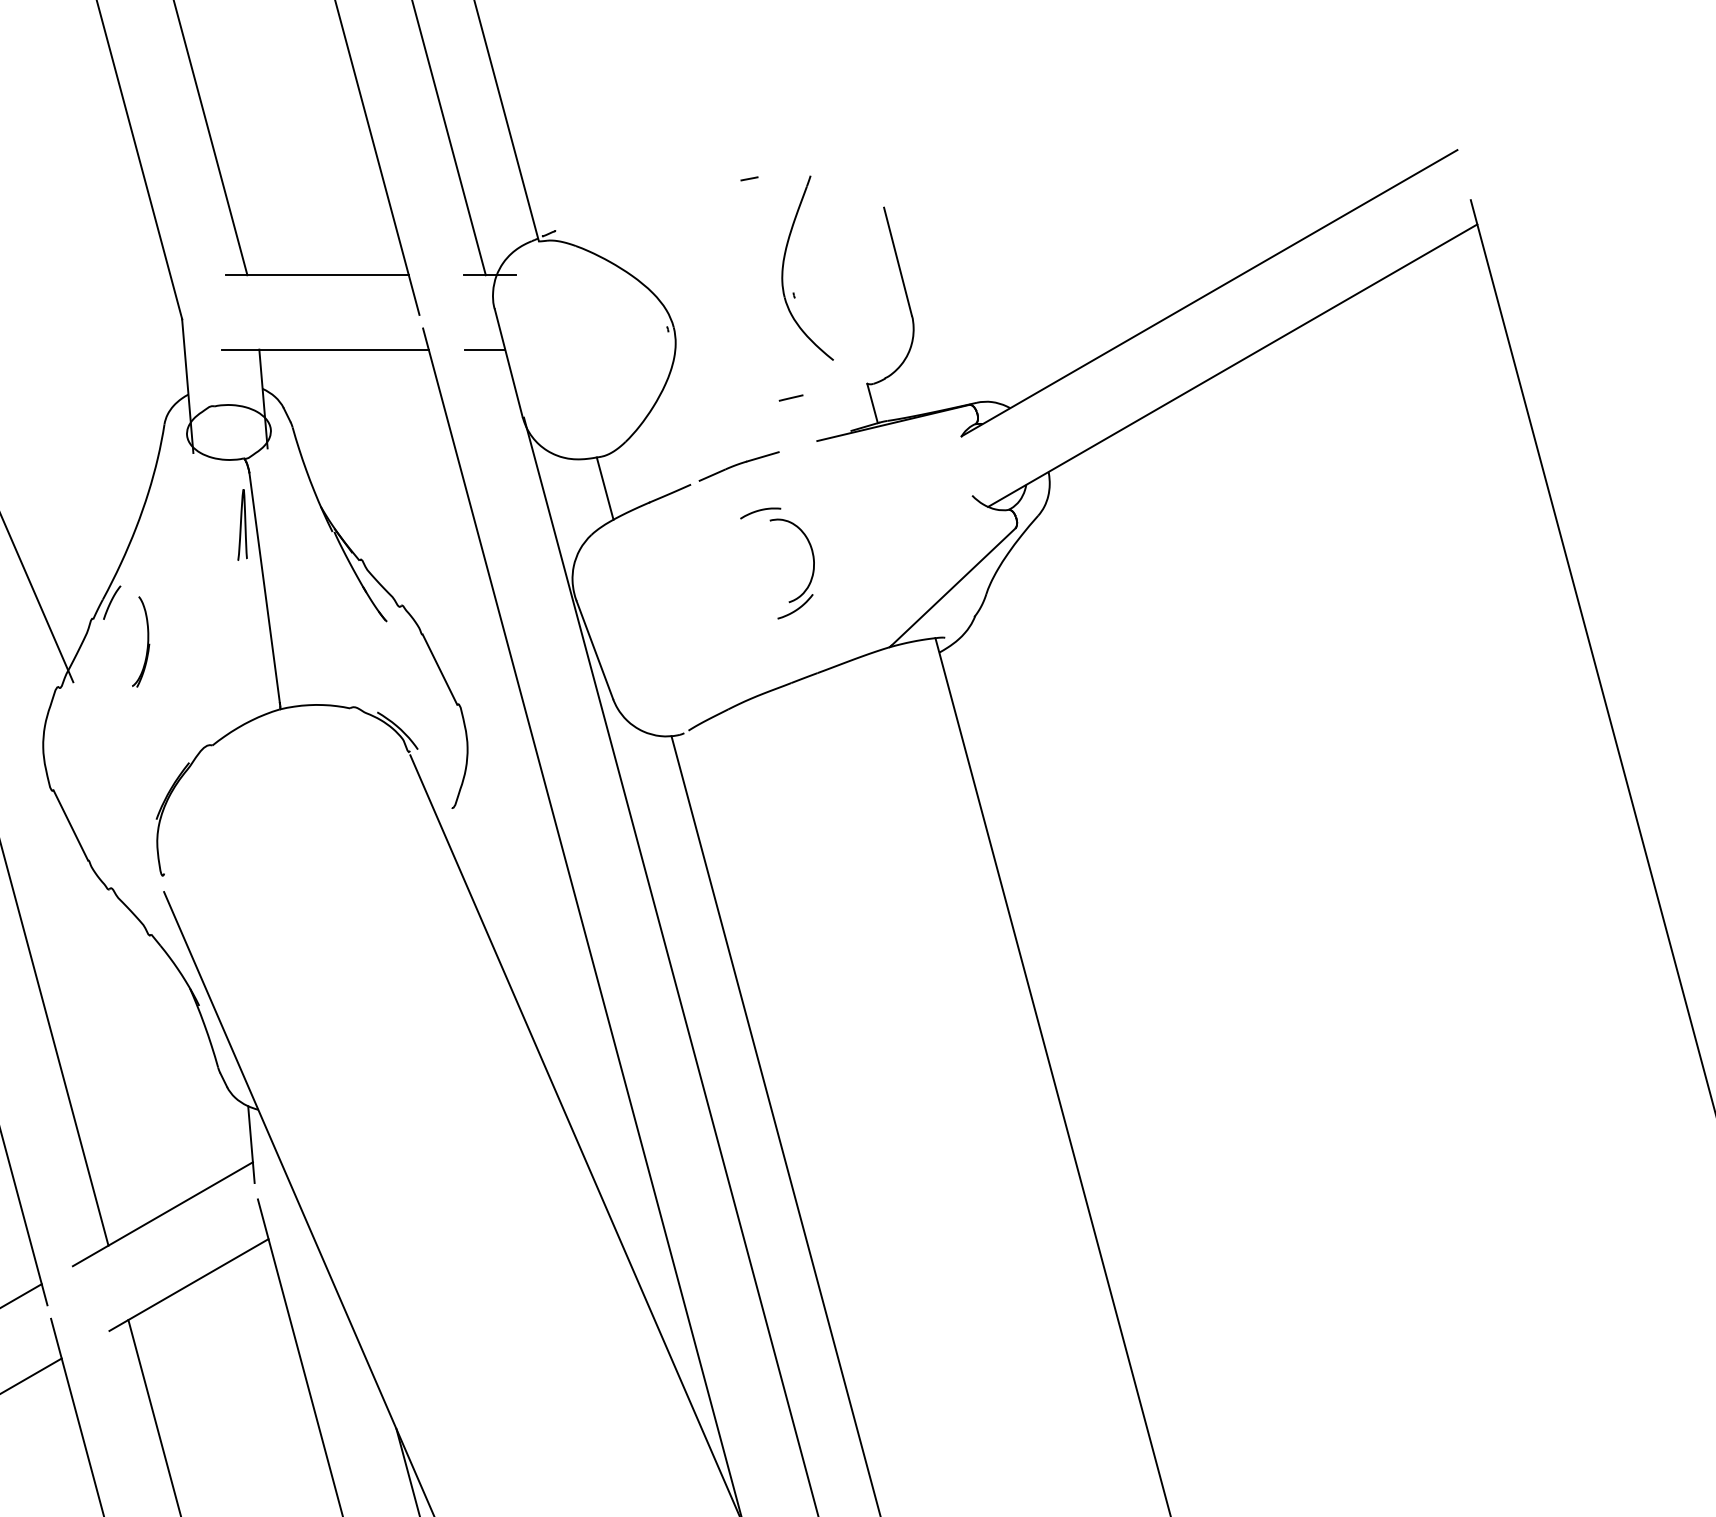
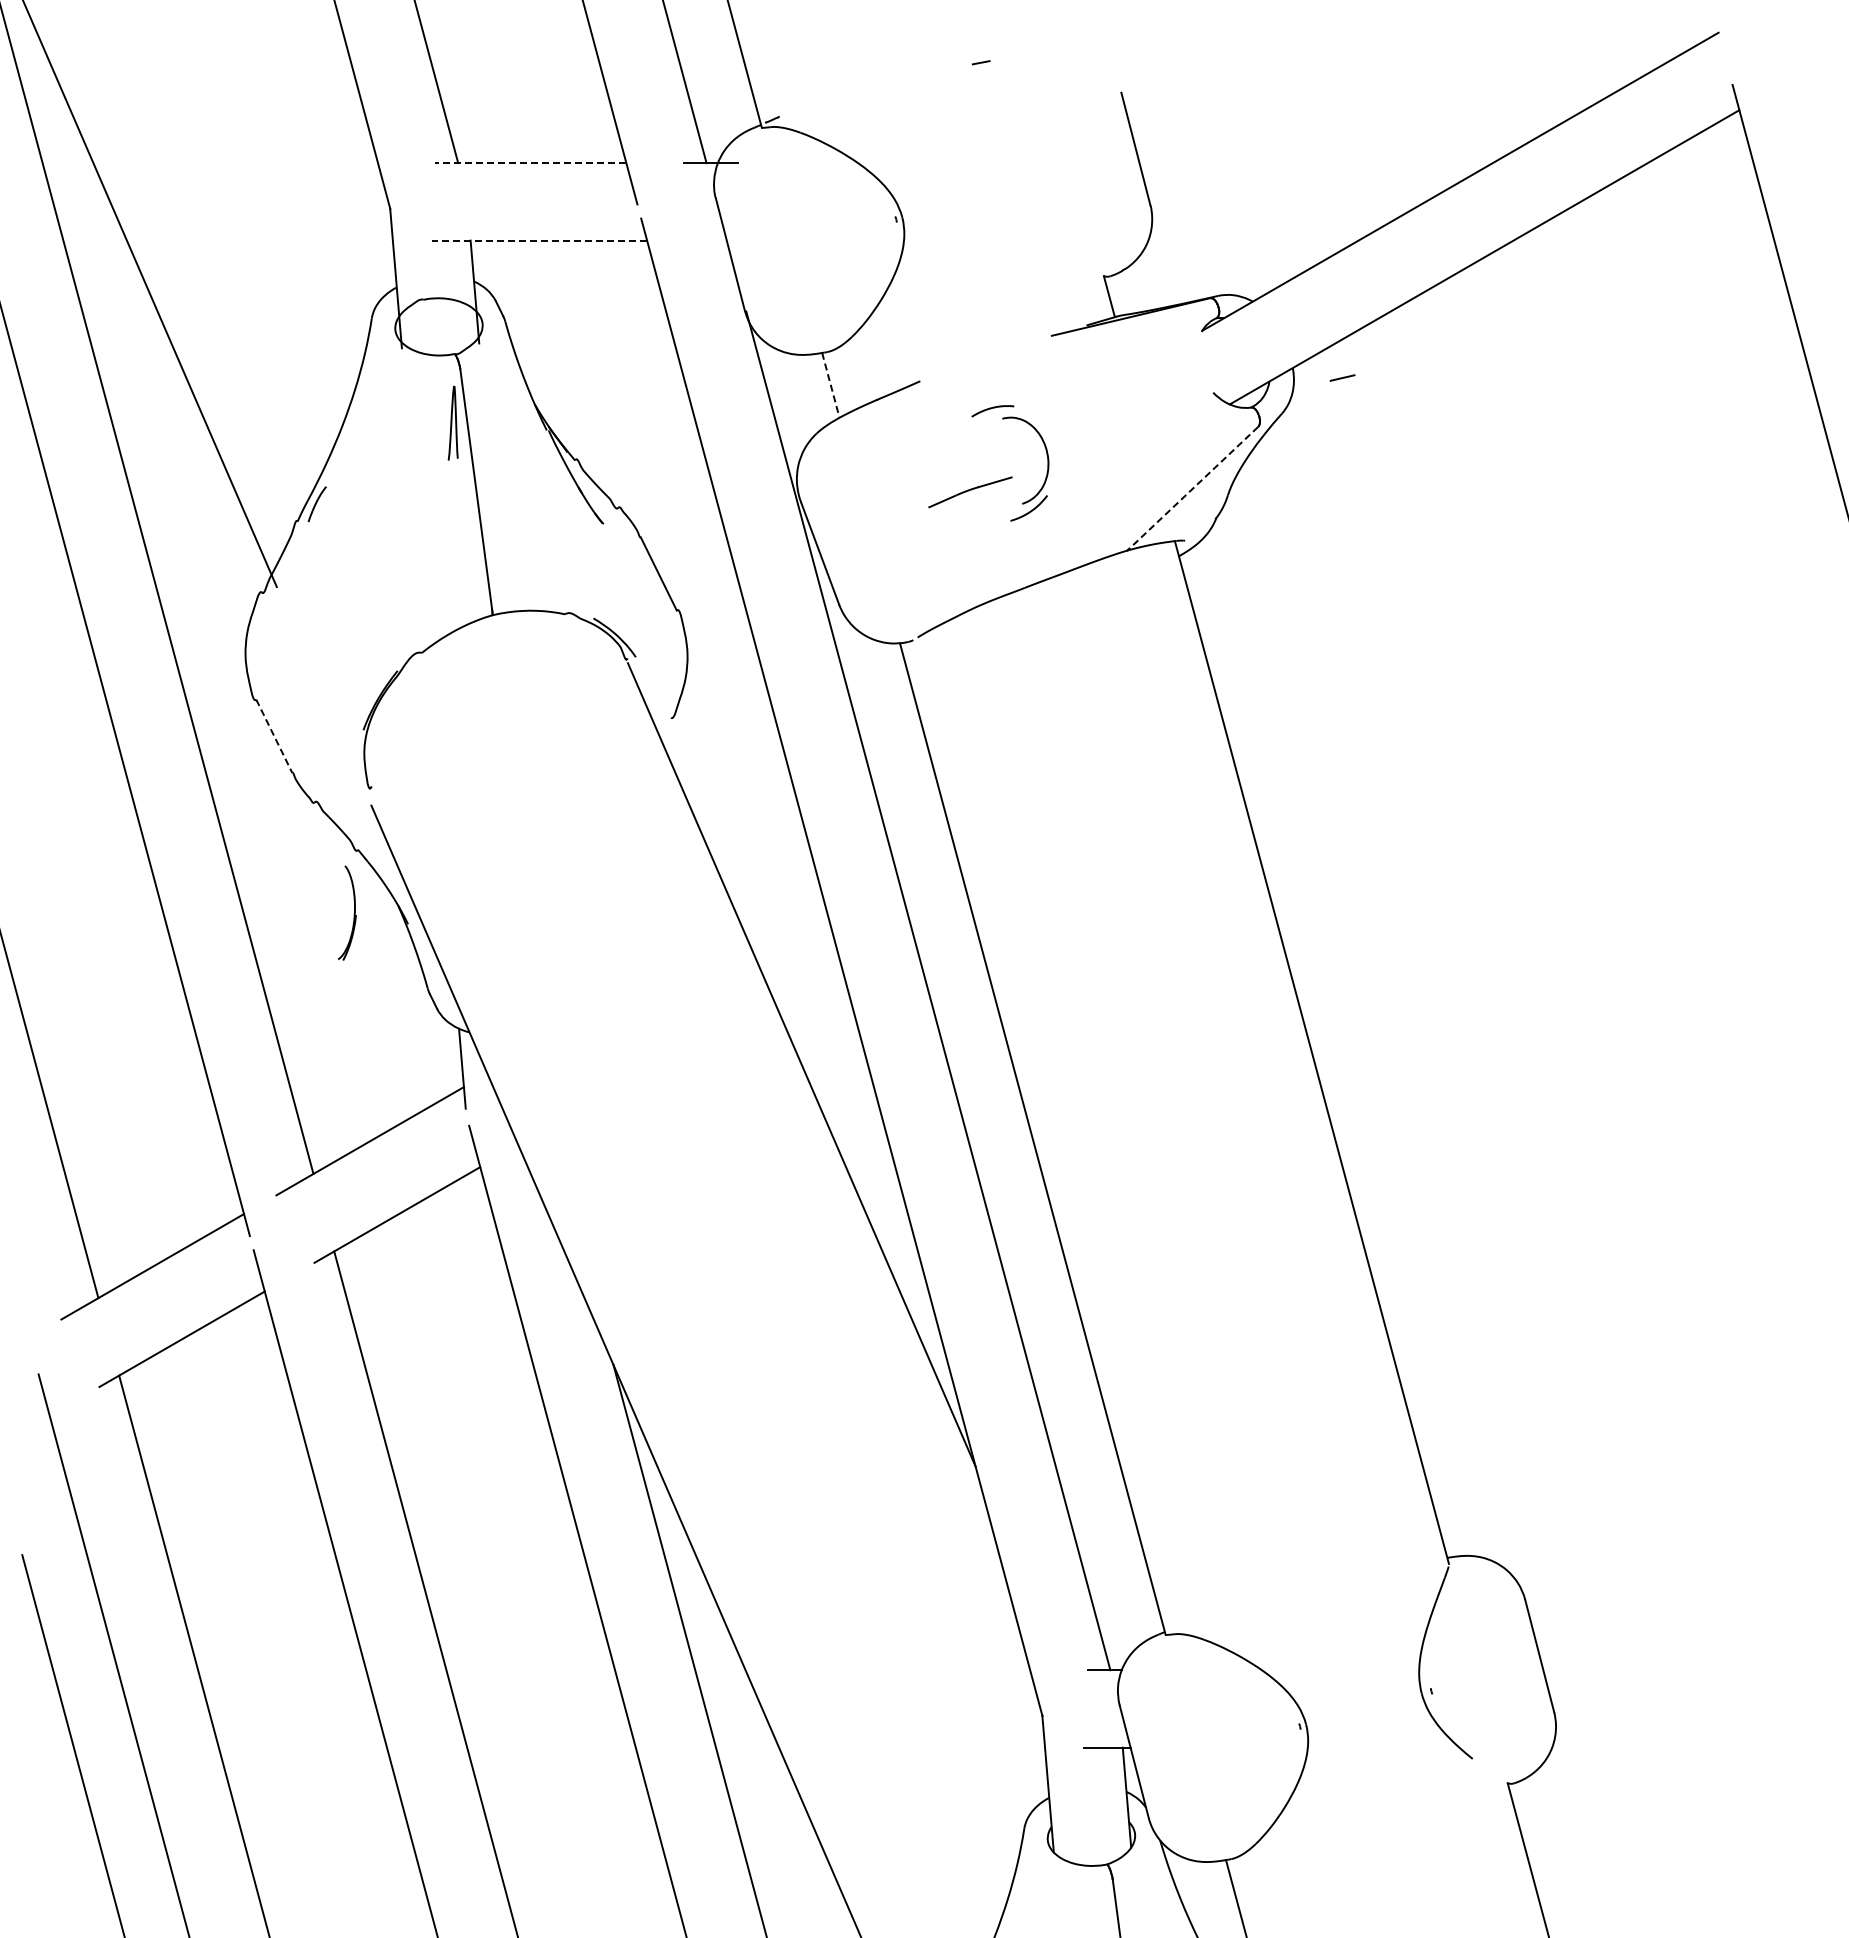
part: (784, 265) -> (1017, 152), removed
line: (316, 275) -> (530, 163), solid -> dashed
line: (325, 349) -> (539, 240), solid -> dashed
line: (484, 349) -> (705, 240), removed
line: (791, 397) -> (1342, 377), moved
part: (739, 466) -> (970, 492), moved
line: (604, 488) -> (830, 385), solid -> dashed
line: (953, 587) -> (1193, 488), solid -> dashed
part: (146, 643) -> (353, 914), moved
line: (71, 825) -> (274, 736), solid -> dashed

